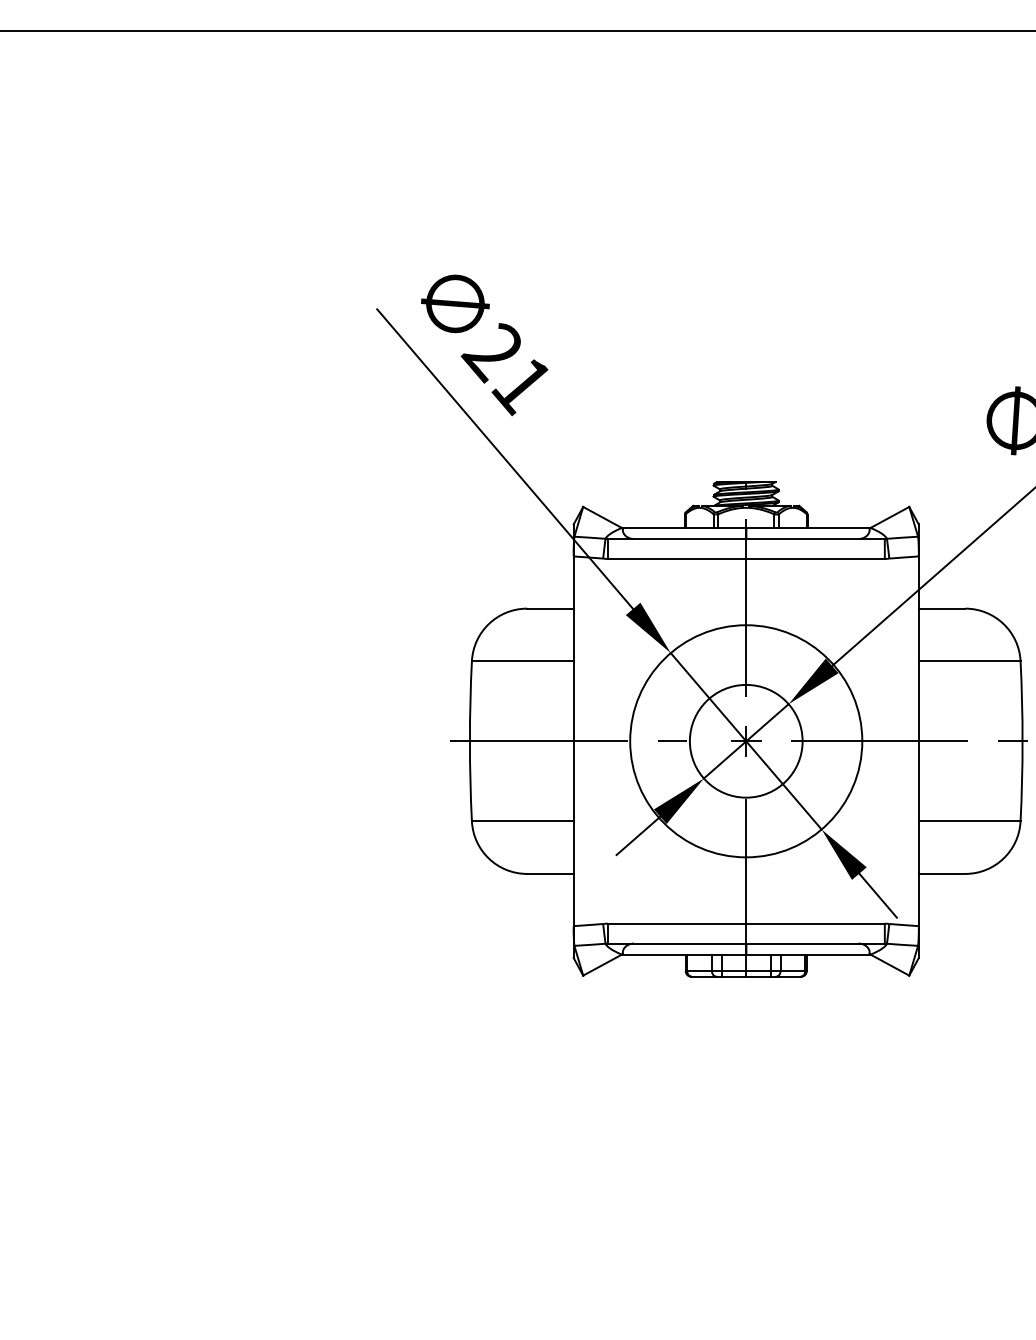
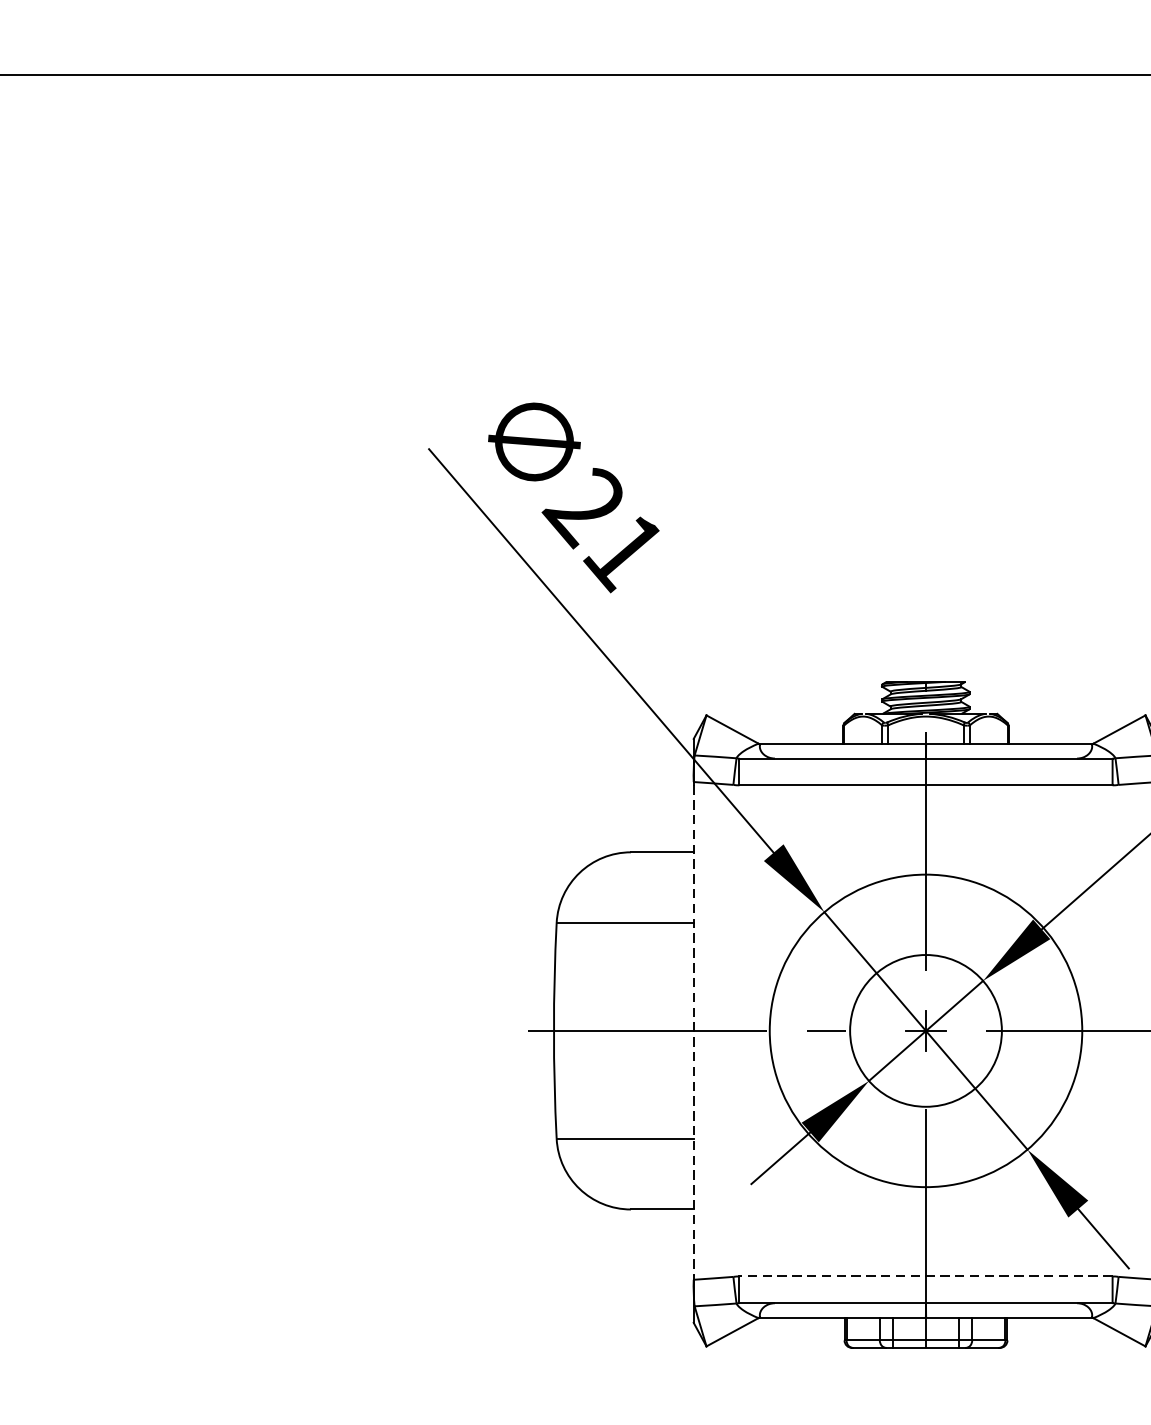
line: (573, 741) -> (693, 1031), solid -> dashed
line: (746, 923) -> (926, 1276), solid -> dashed

